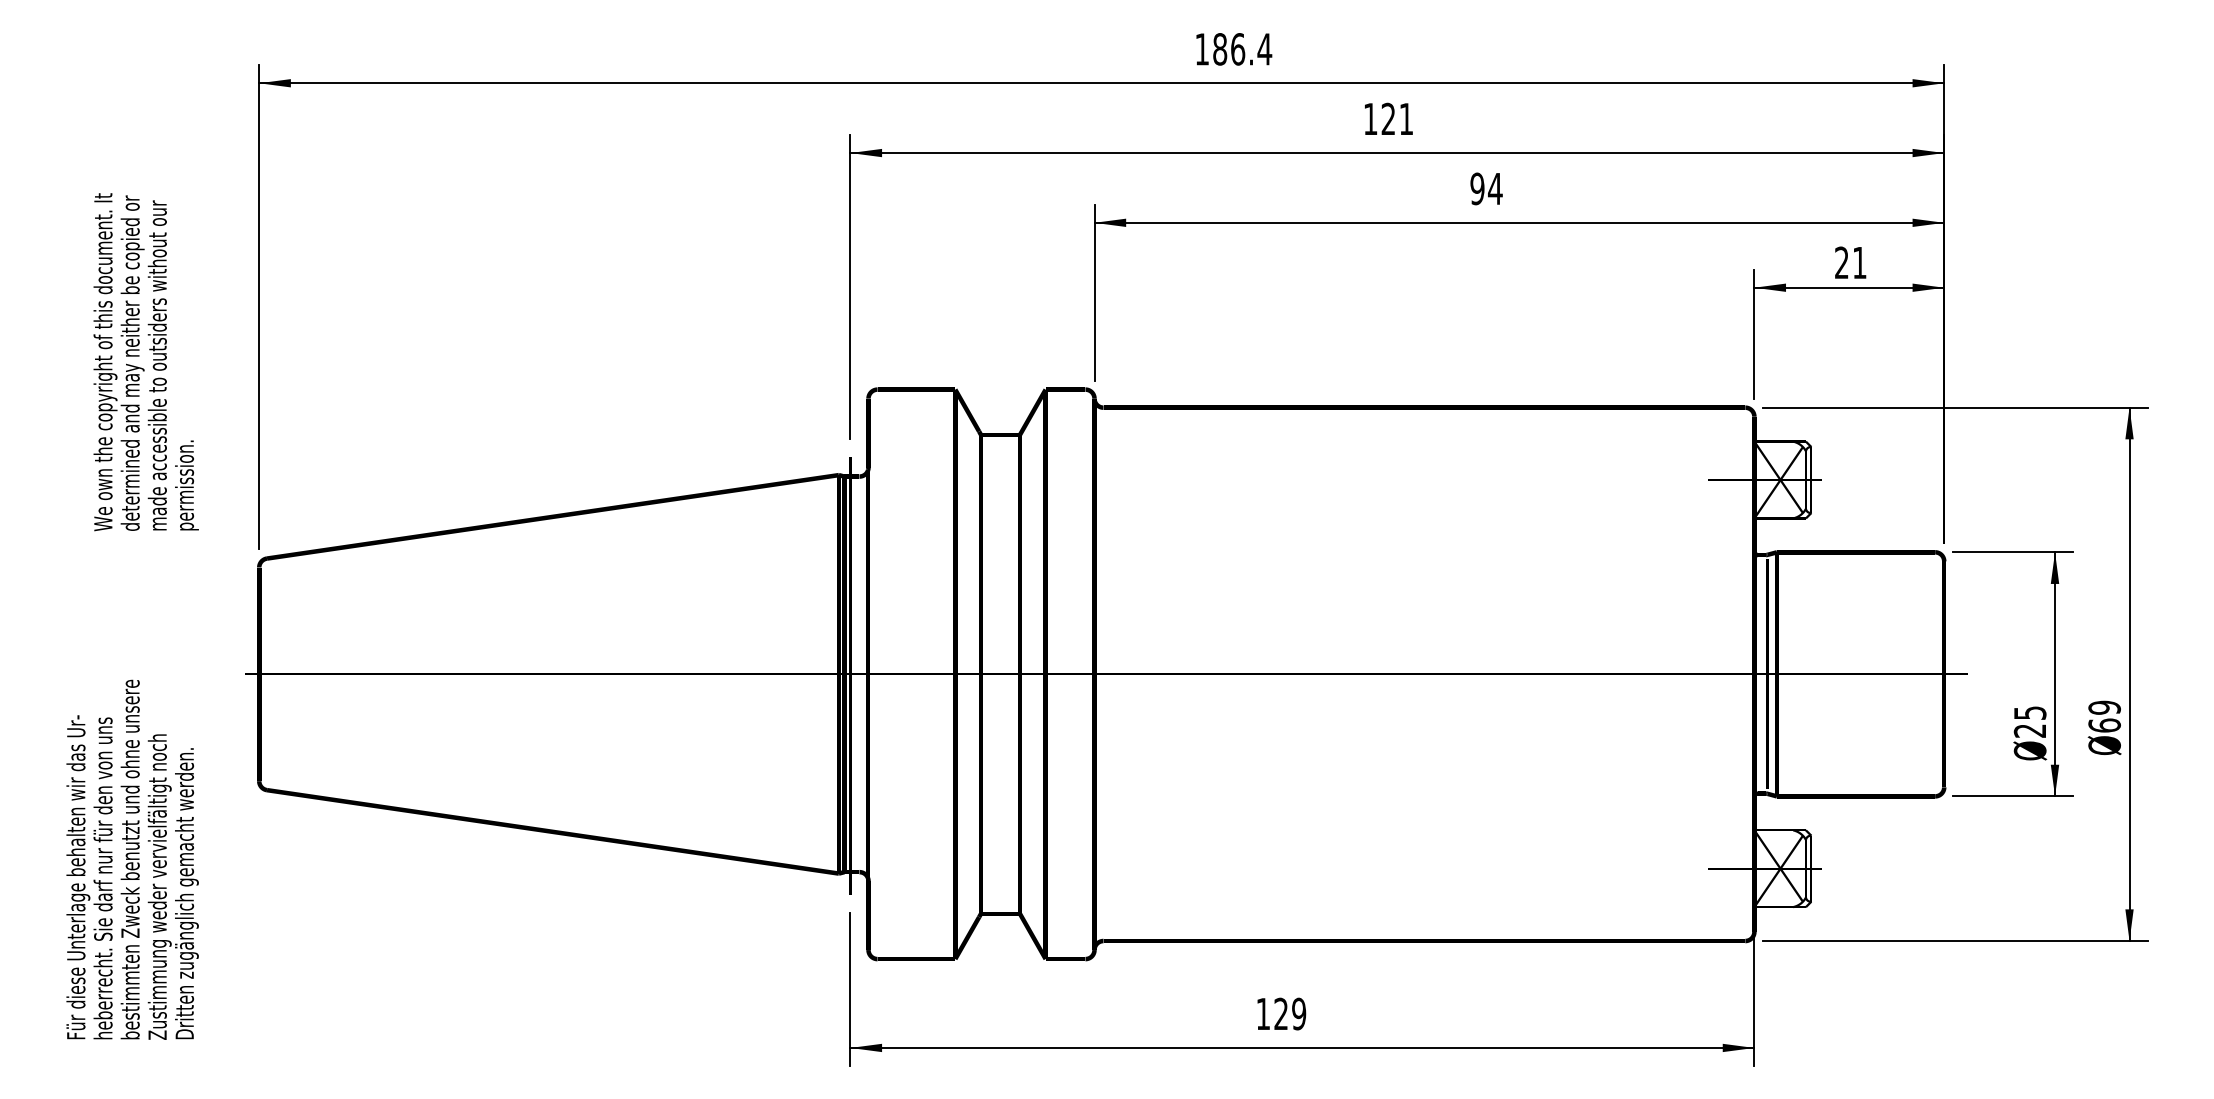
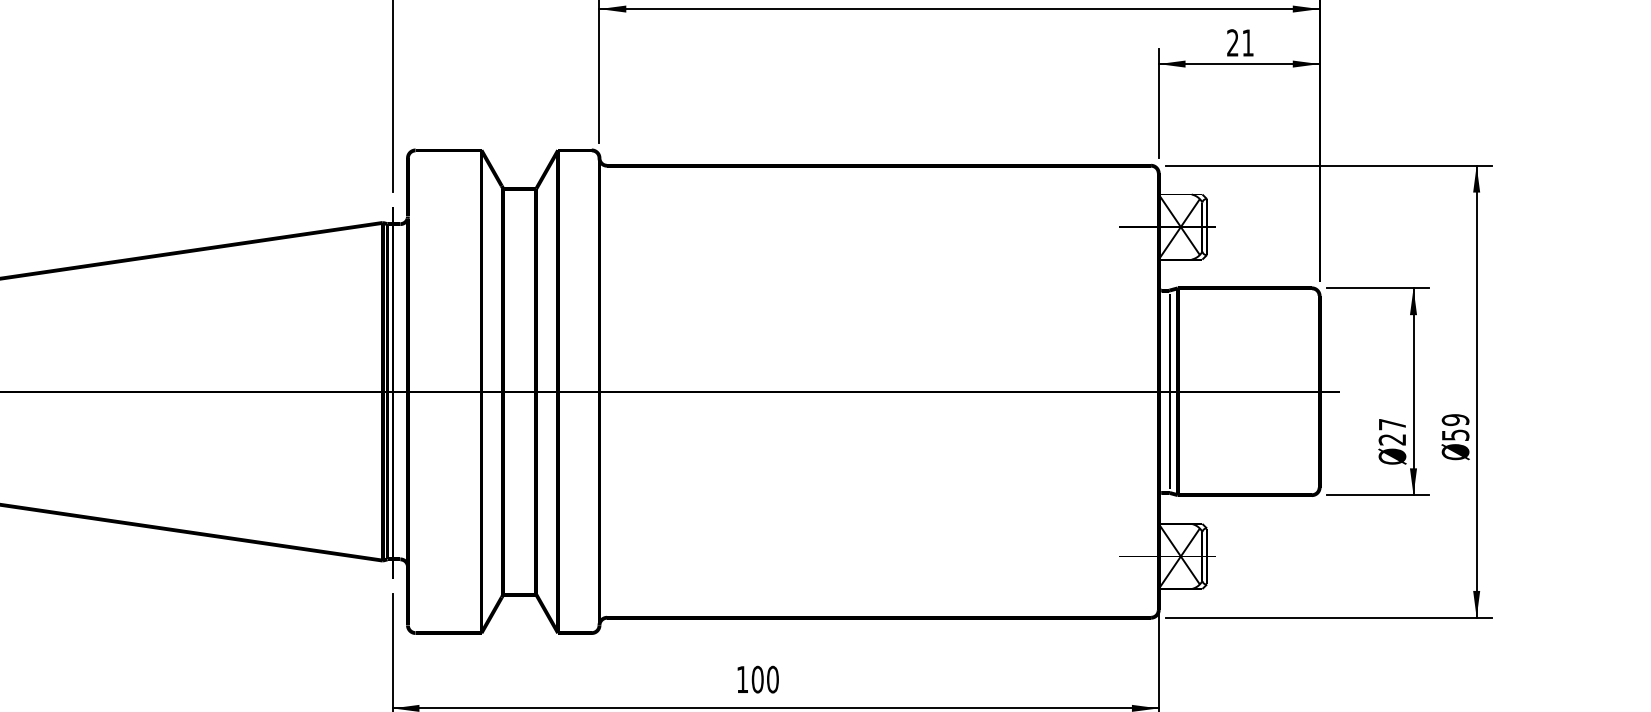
text: (2030, 712) -> (1392, 424), 25 -> 27
text: (2104, 725) -> (1455, 435), 69 -> 59
text: (1290, 1013) -> (765, 679), 129 -> 100

